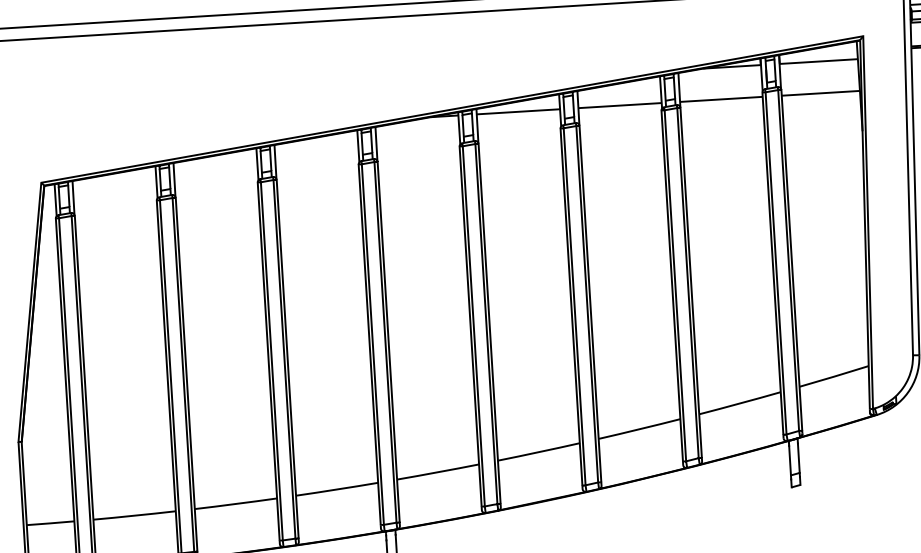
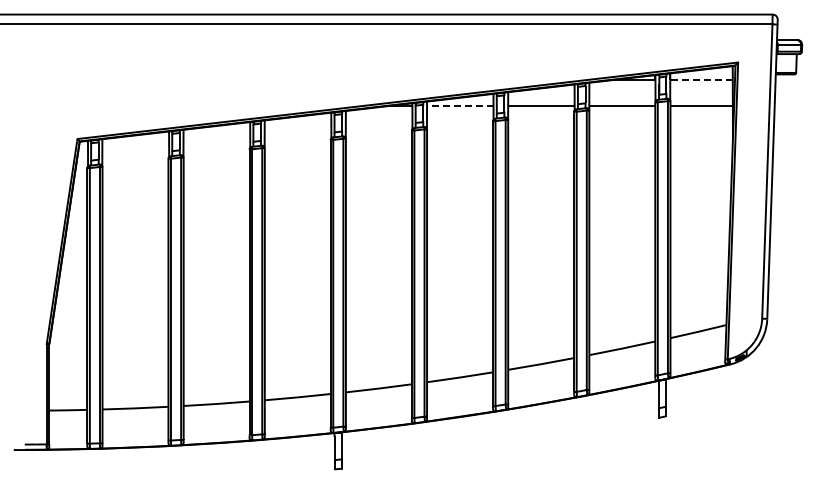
line: (818, 61) -> (701, 80), solid -> dashed
line: (517, 111) -> (459, 105), solid -> dashed

